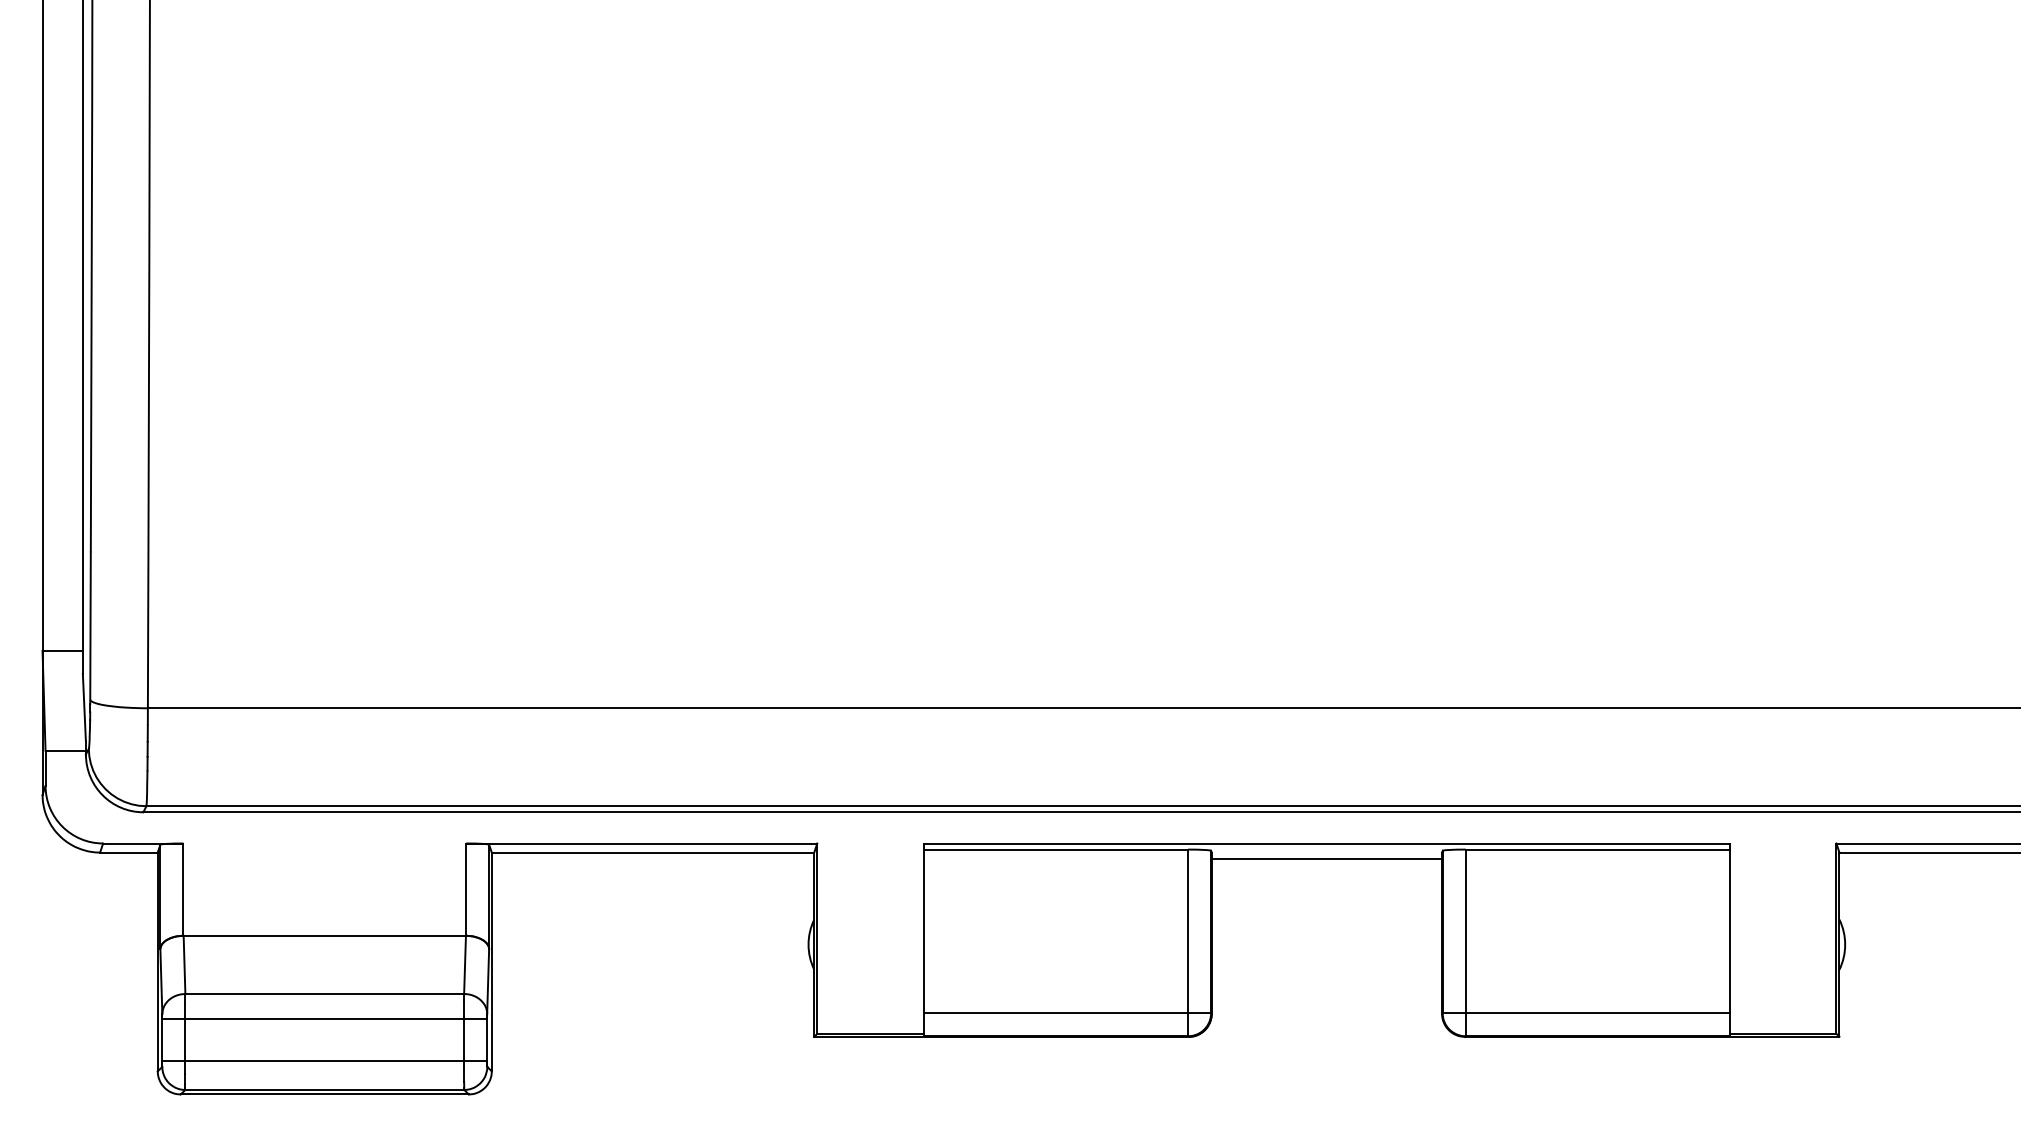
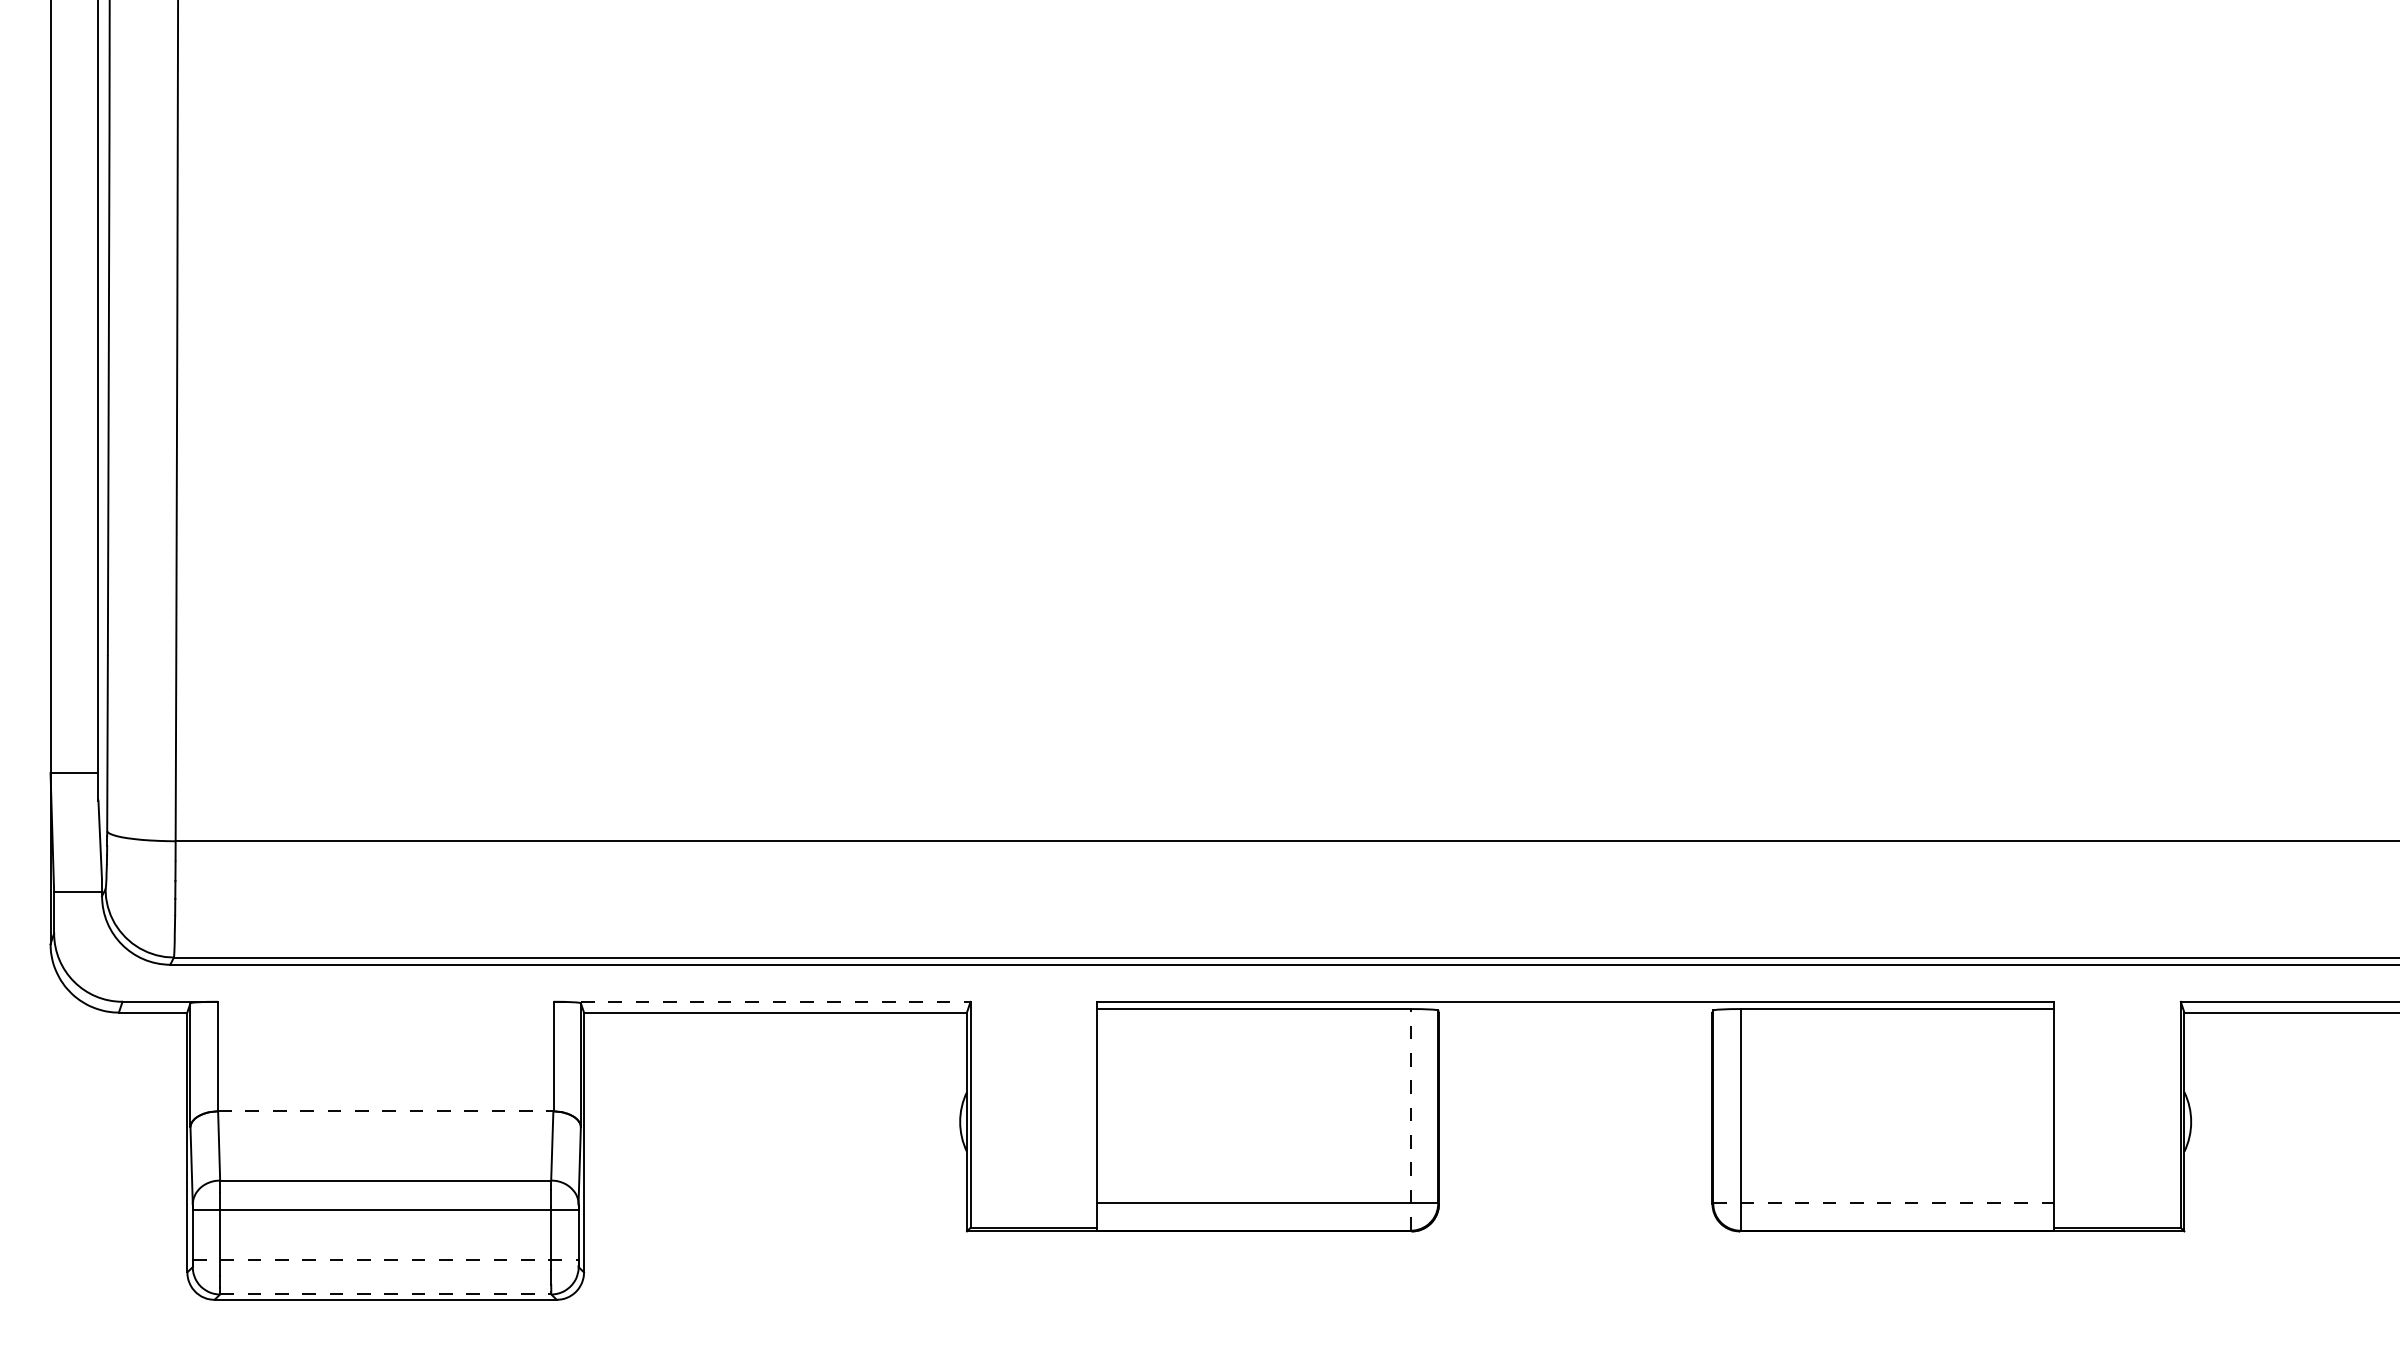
line: (642, 843) -> (762, 1001), solid -> dashed
line: (1326, 858) -> (1575, 1019), removed
line: (324, 935) -> (385, 1111), solid -> dashed
line: (1187, 942) -> (1410, 1119), solid -> dashed
line: (1586, 1013) -> (1883, 1203), solid -> dashed
line: (324, 1061) -> (385, 1260), solid -> dashed
line: (324, 1089) -> (385, 1294), solid -> dashed

